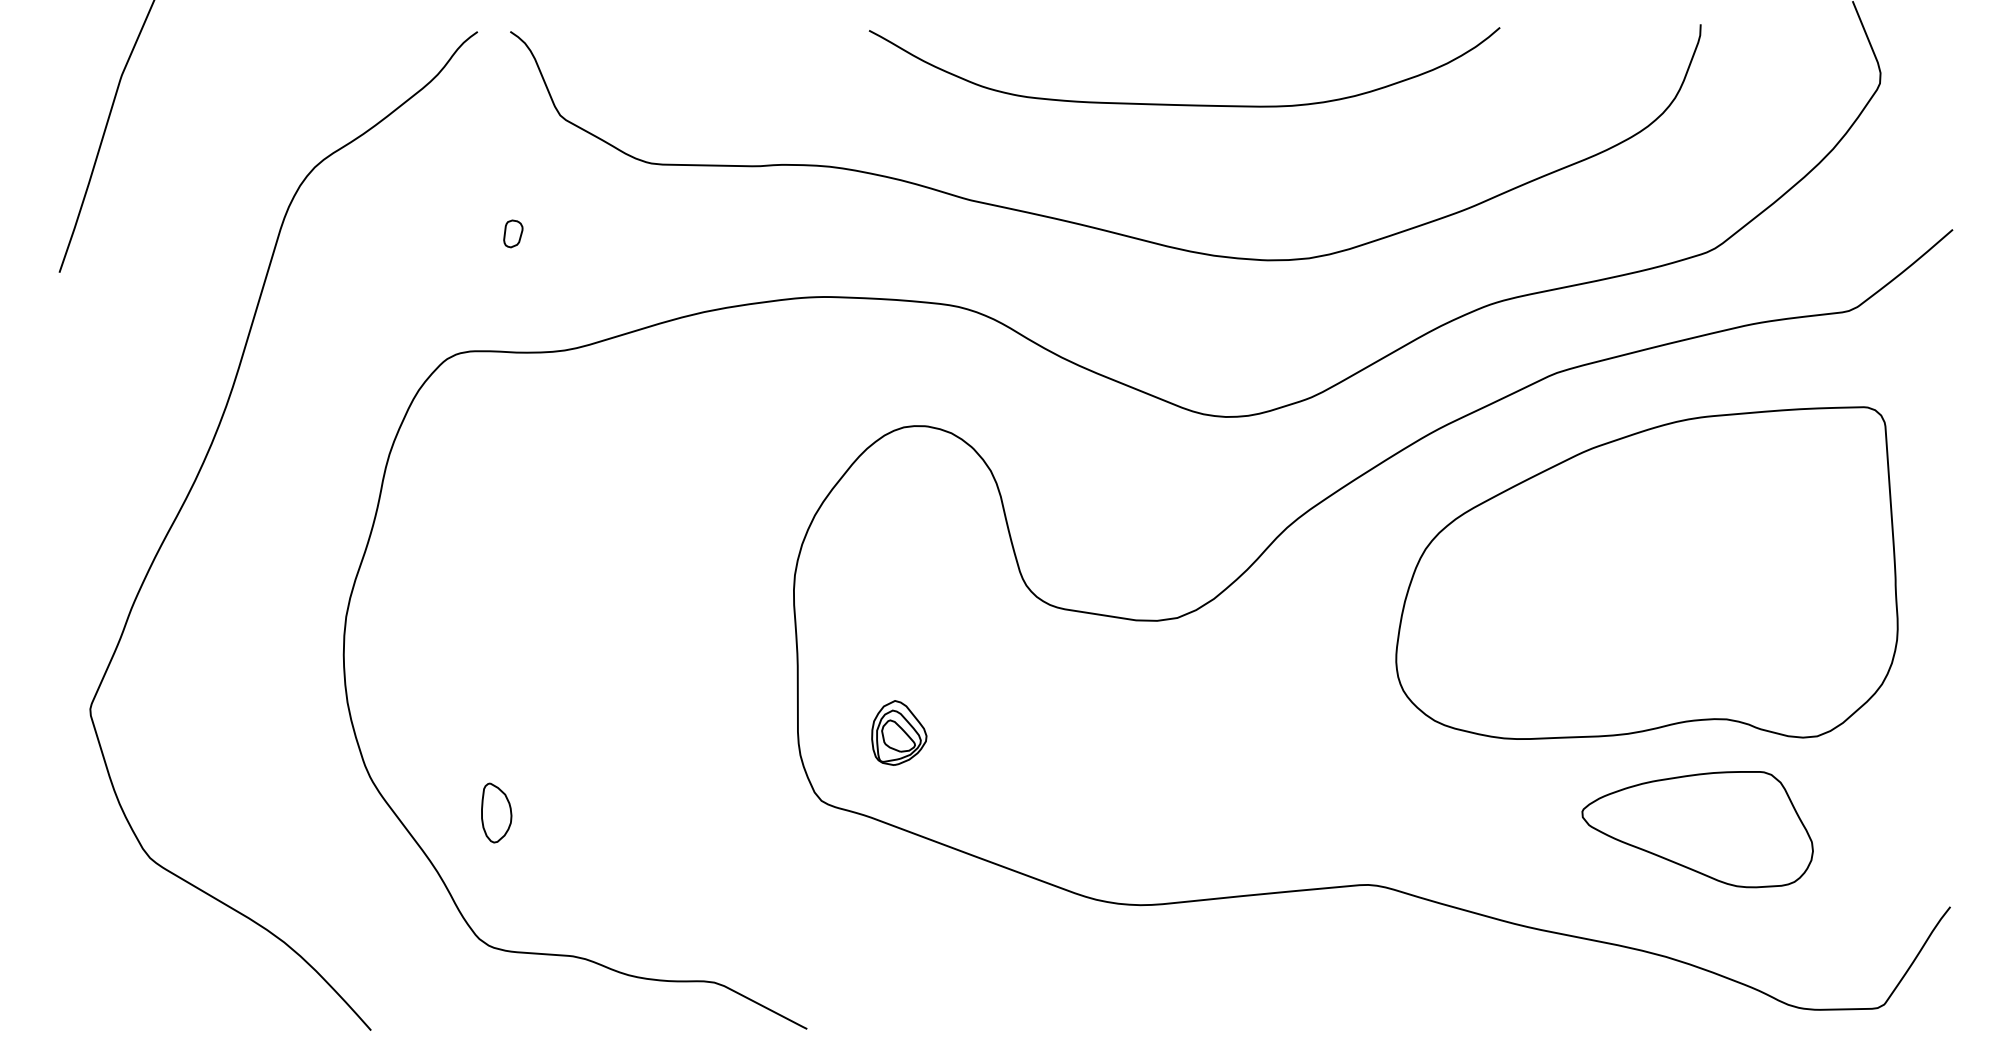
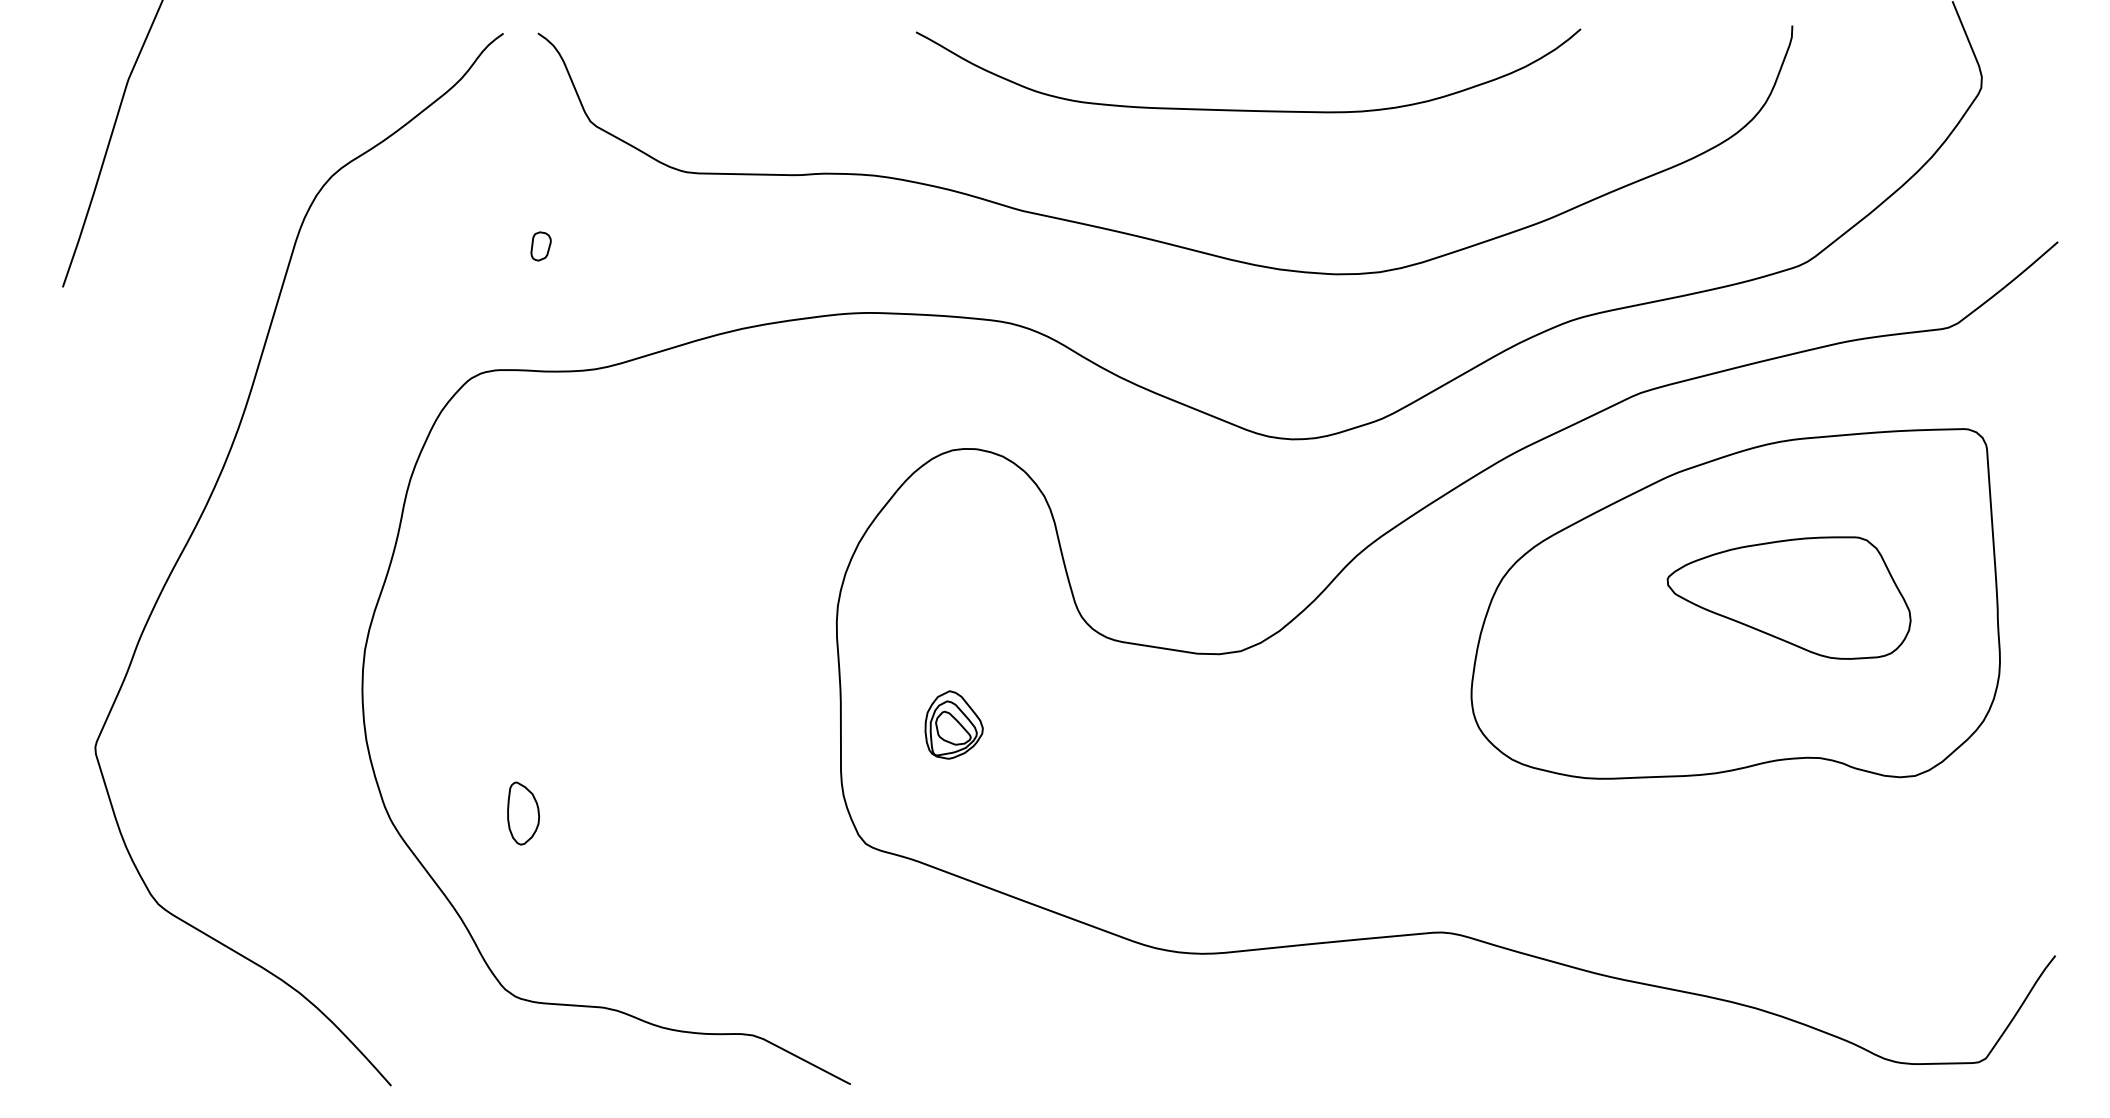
part: (899, 732) -> (954, 724), moved
part: (496, 812) -> (523, 812), moved
part: (1697, 829) -> (1788, 597), moved

